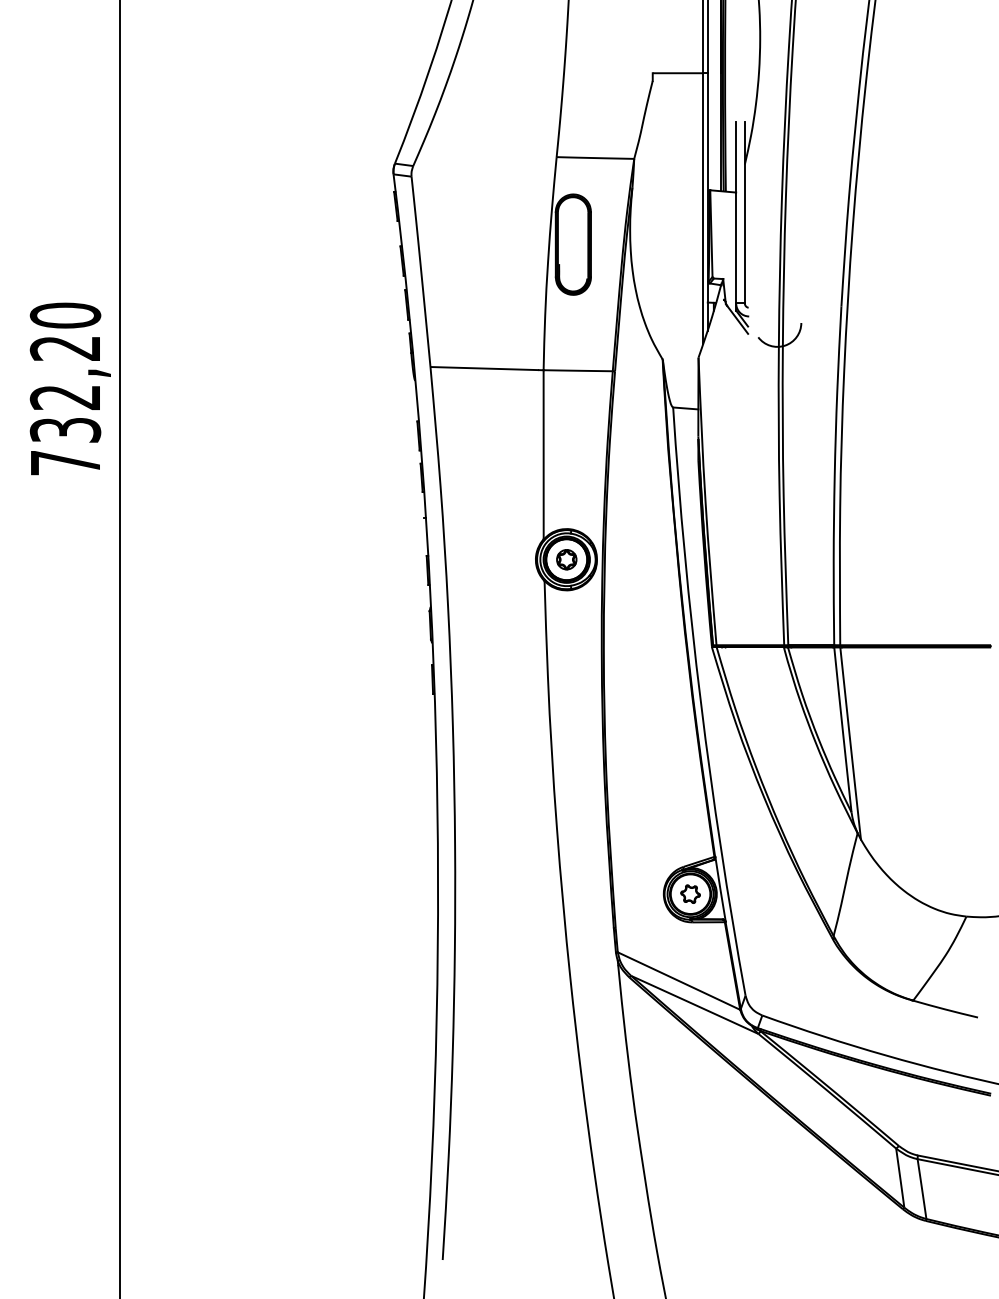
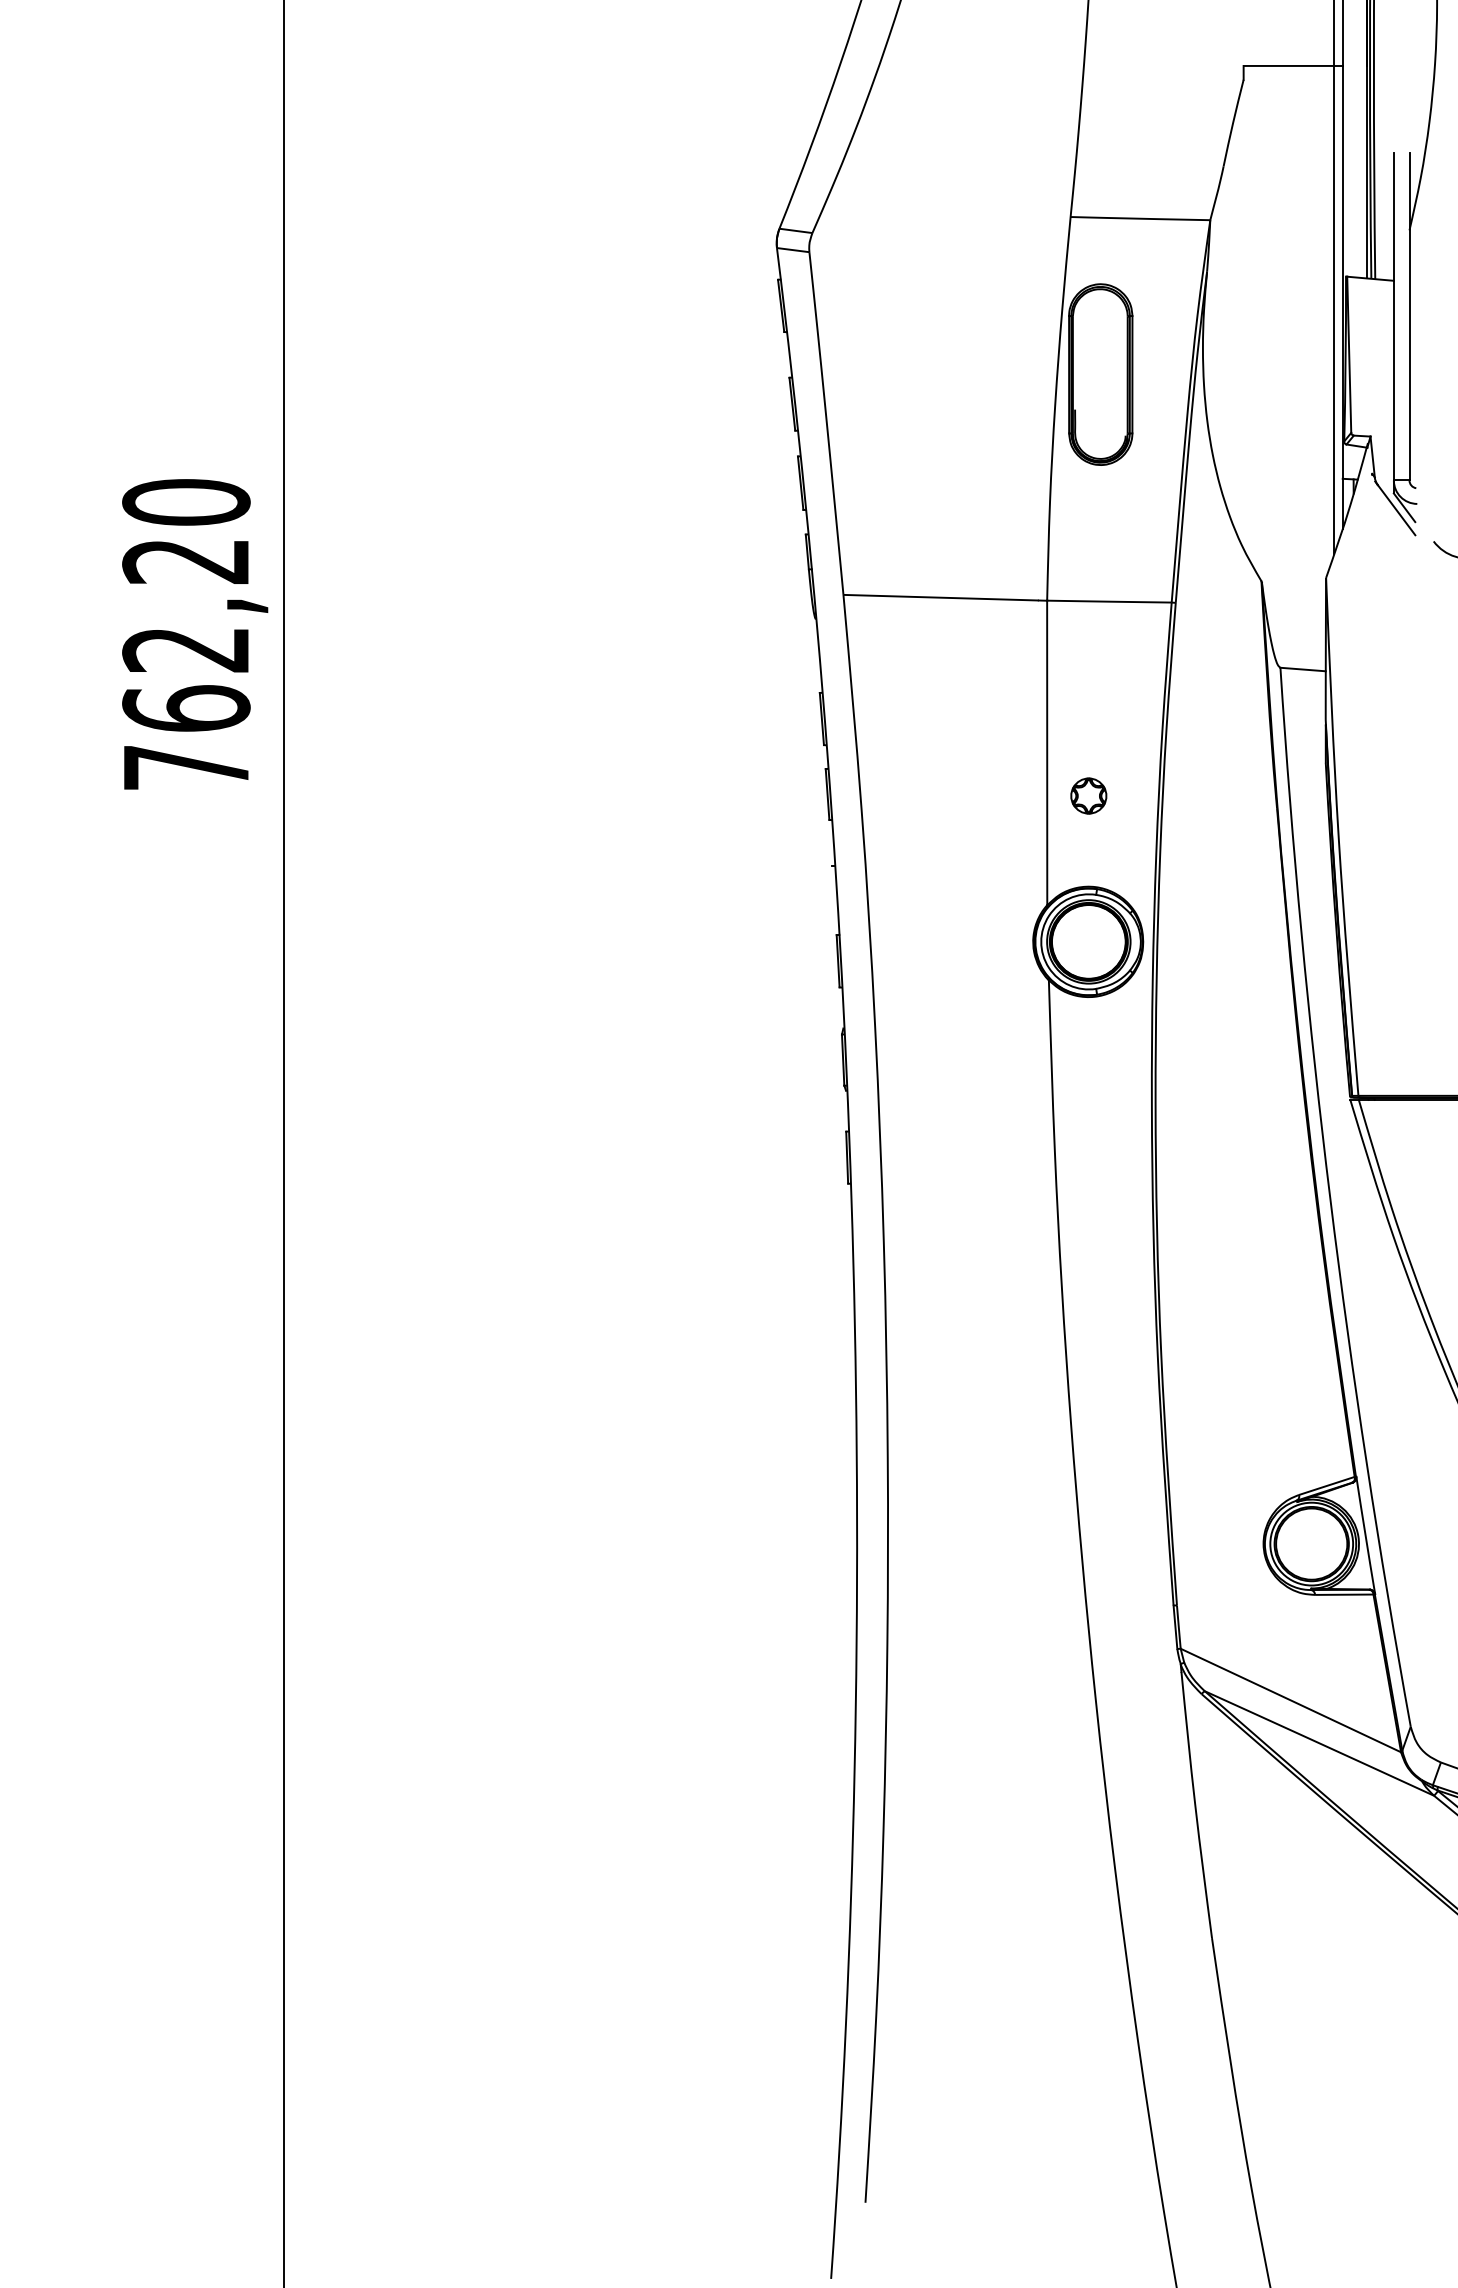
text: (65, 429) -> (186, 707), 732,20 -> 762,20
part: (566, 559) -> (1088, 795), moved
part: (690, 893) -> (1311, 1542), removed

